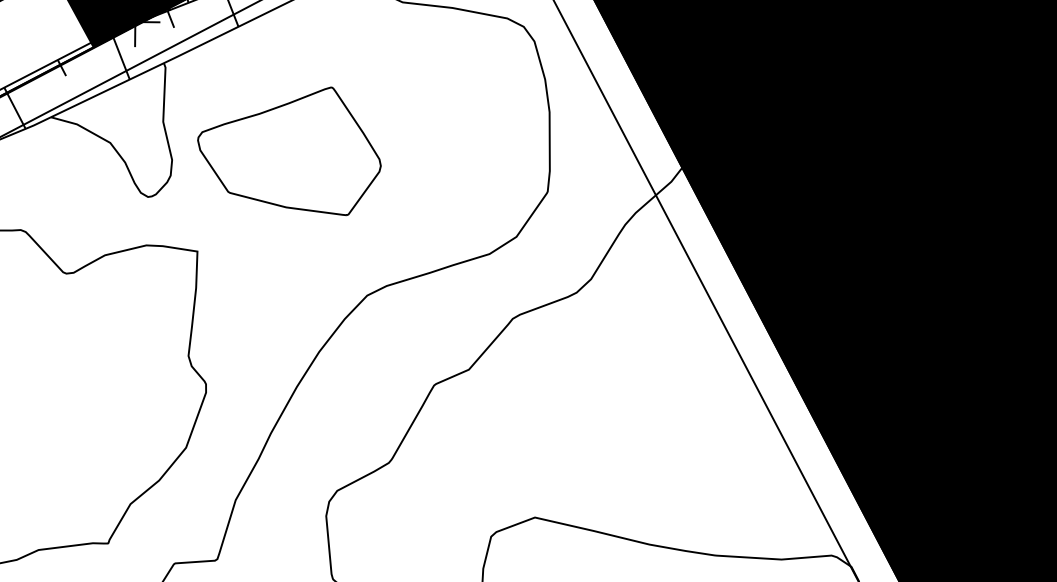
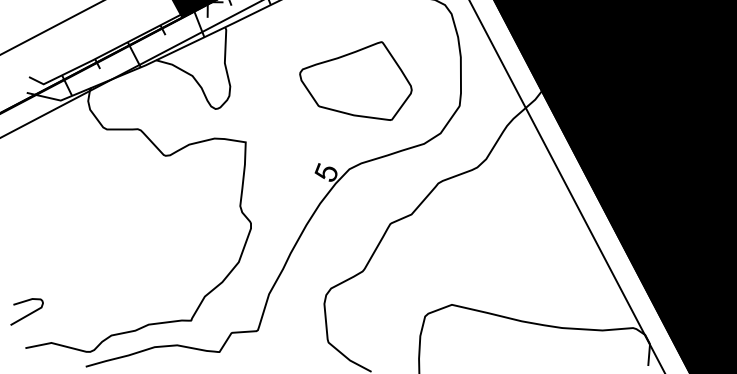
part: (288, 150) -> (355, 80), moved
fill: (328, 299) -> (325, 171), added

